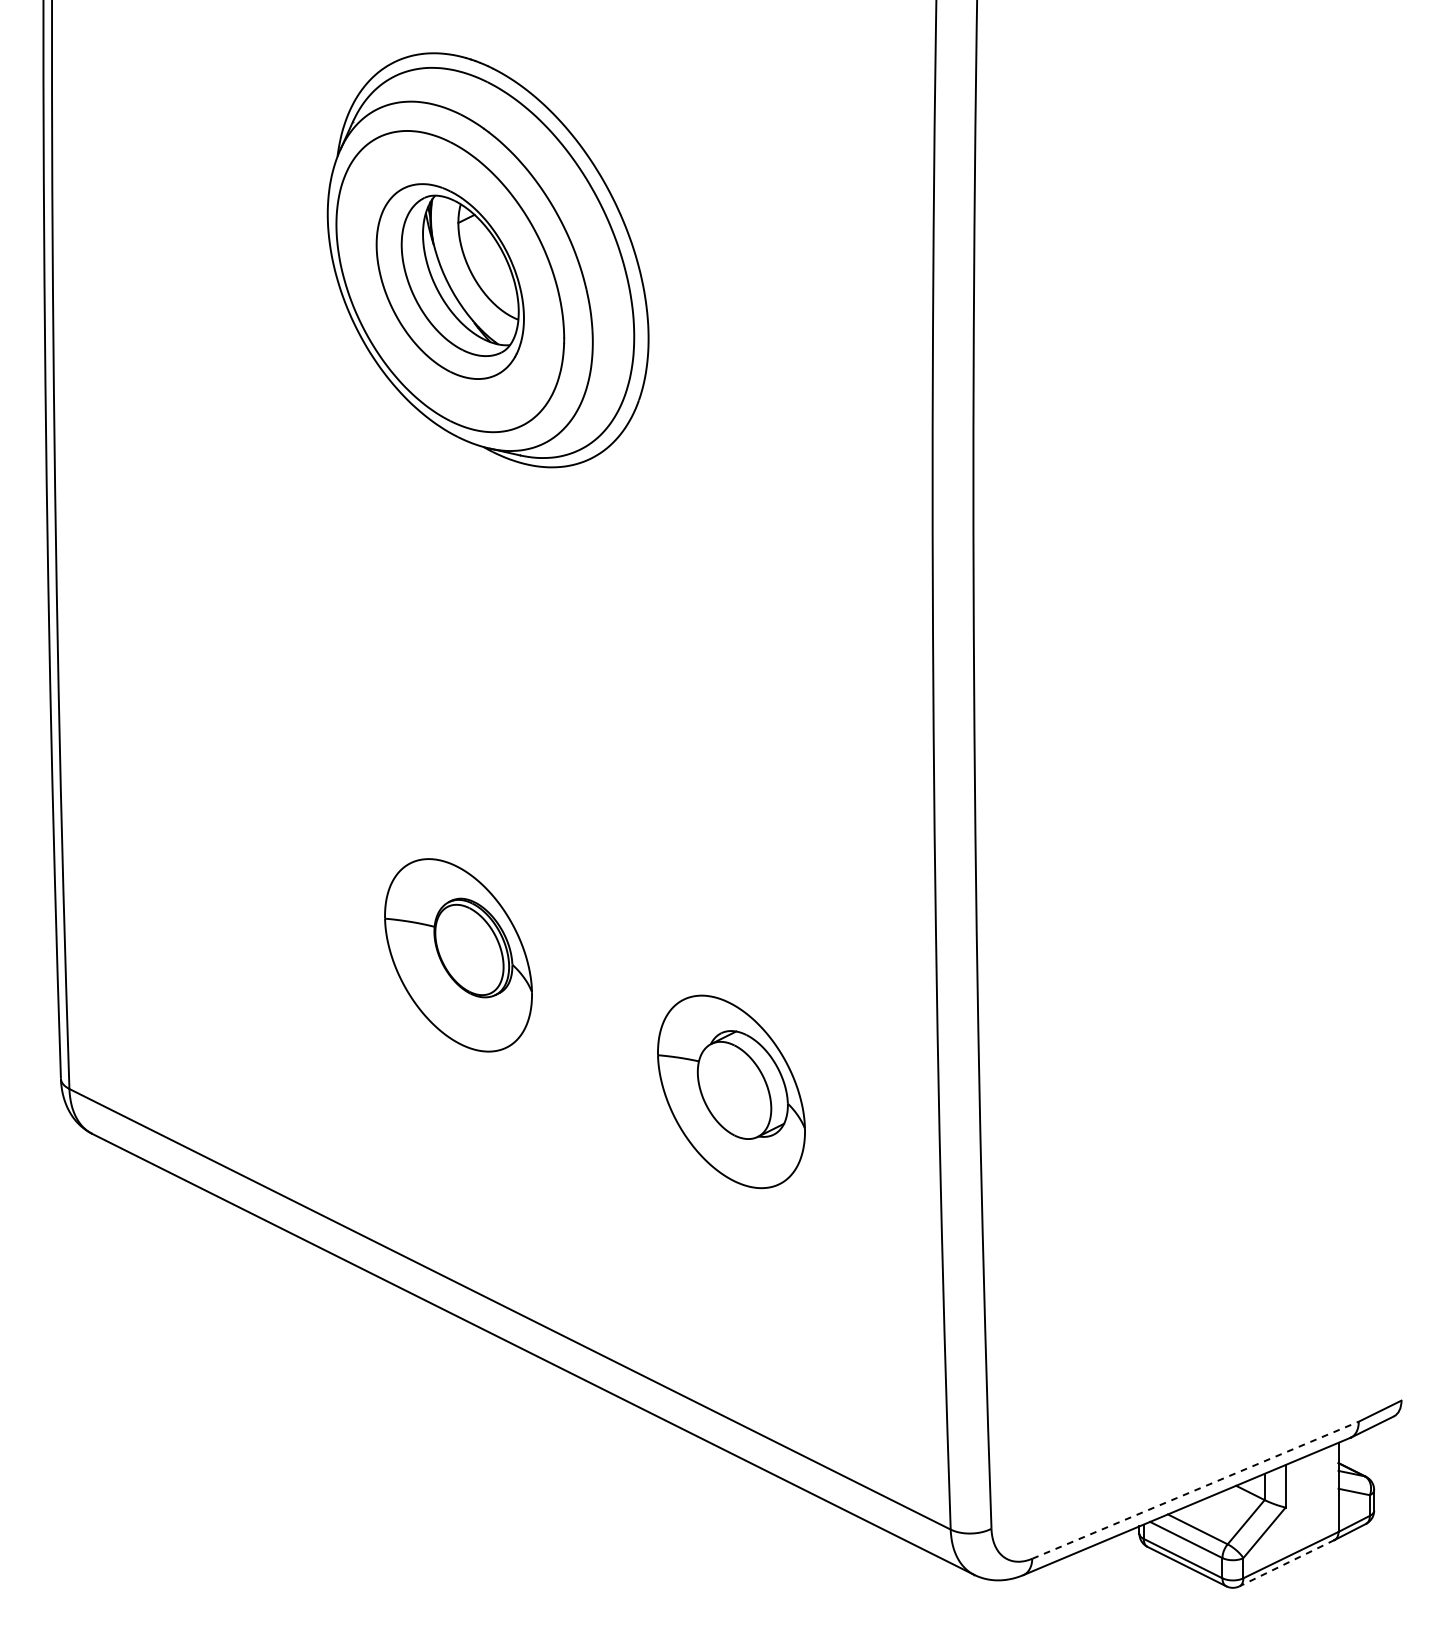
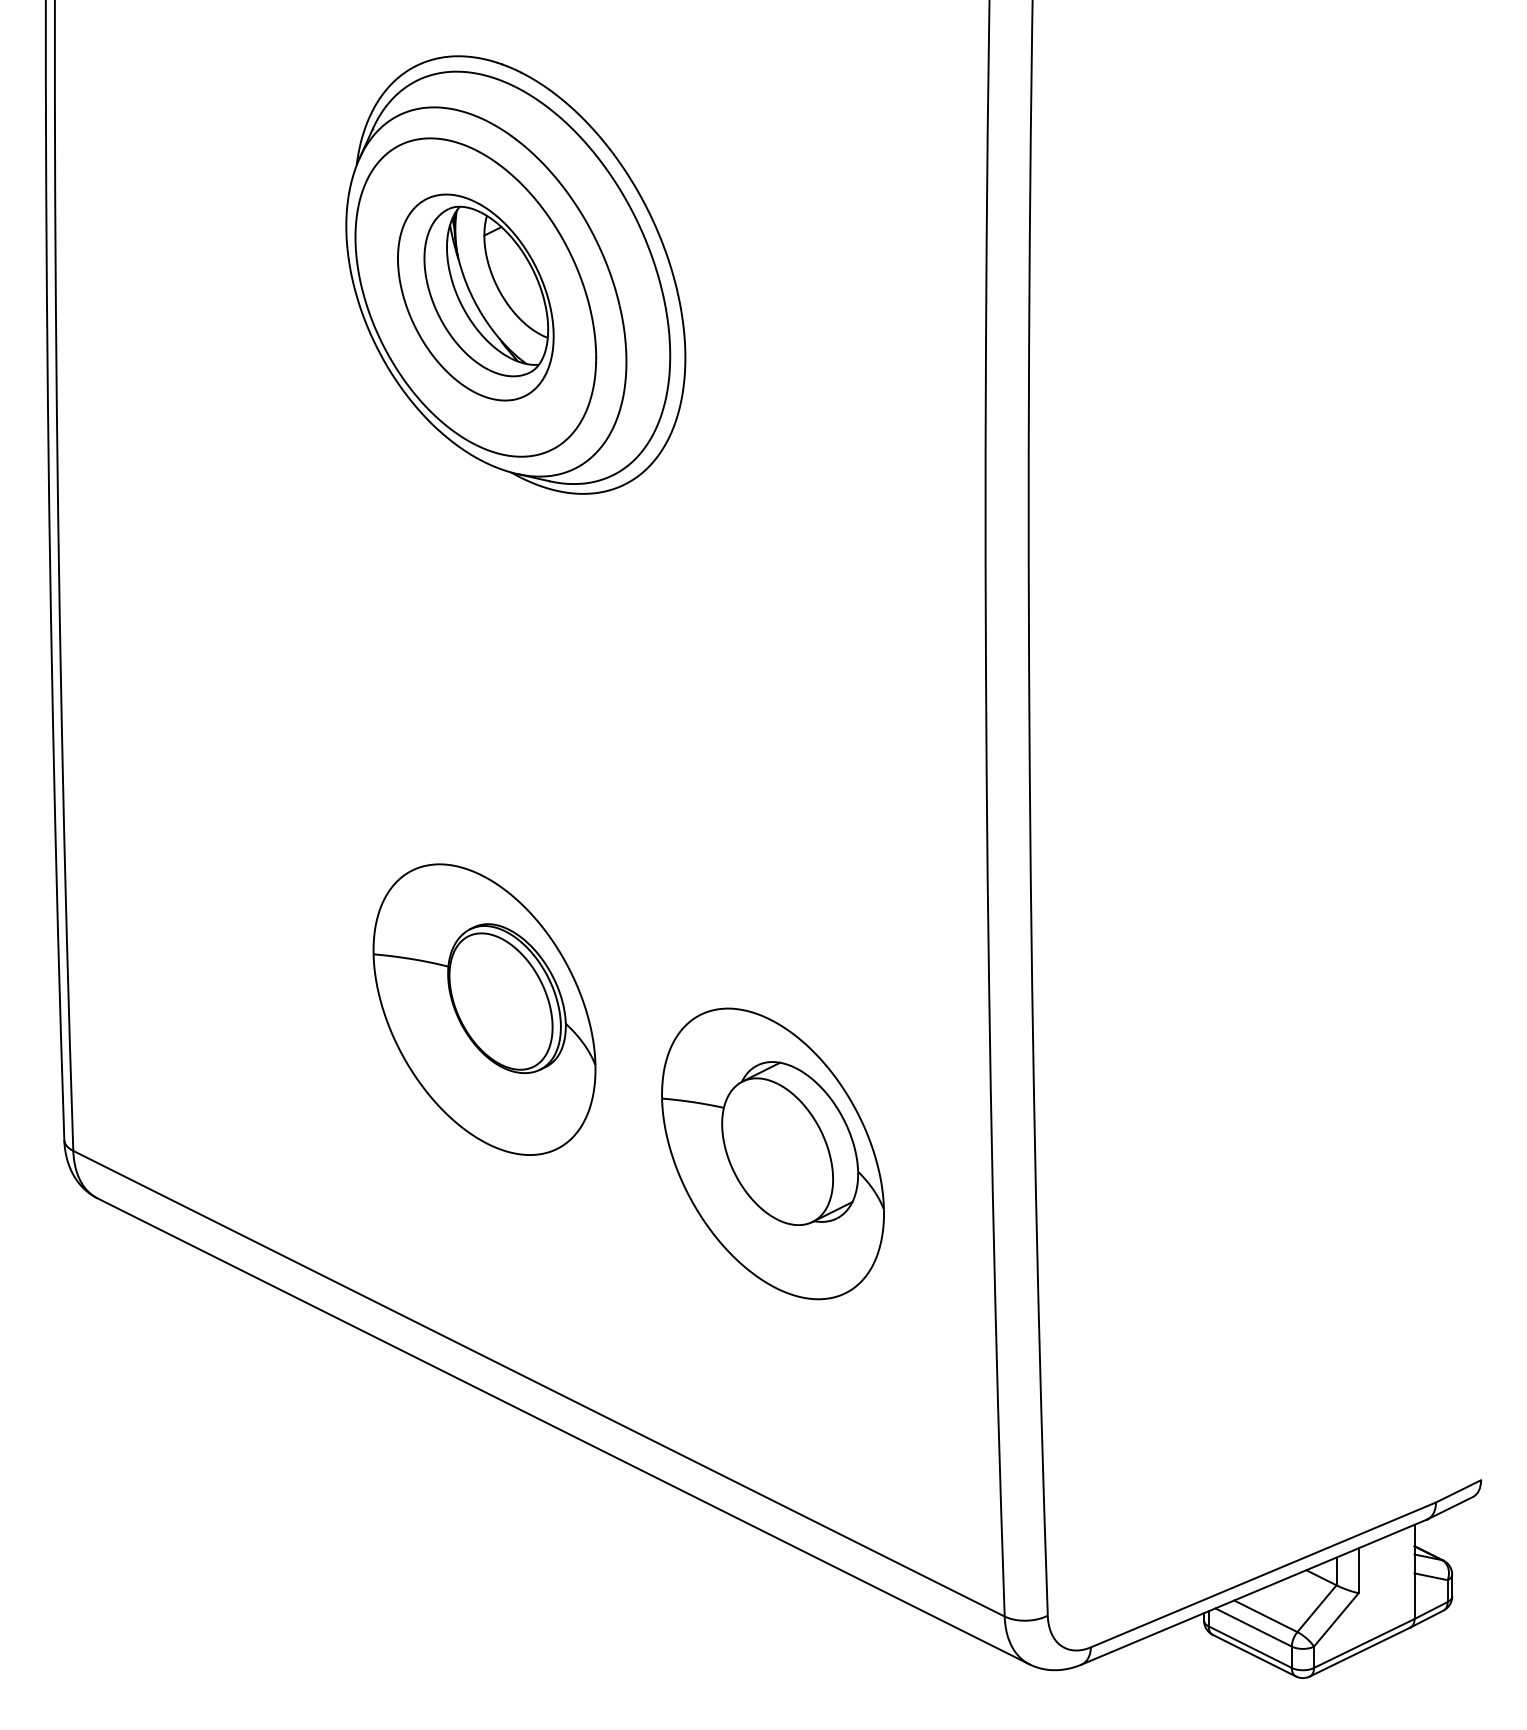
part: (458, 955) -> (484, 1009), size x1.43
part: (731, 1091) -> (772, 1153), size x1.43
line: (1195, 1489) -> (1263, 1574), dashed -> solid
line: (1287, 1563) -> (1360, 1652), dashed -> solid

